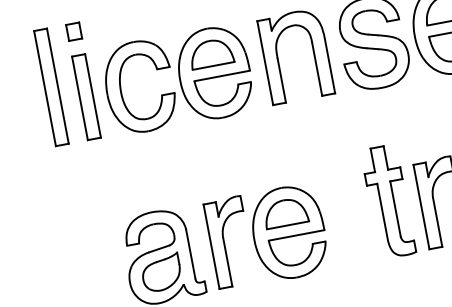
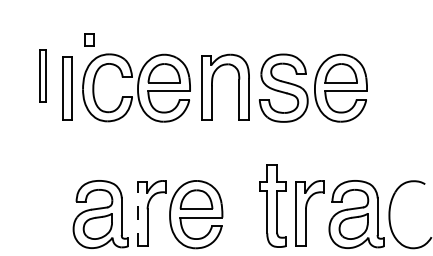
part: (74, 31) -> (89, 39), moved
part: (50, 88) -> (42, 76), size x0.6
line: (211, 247) -> (137, 214), solid -> dashed

